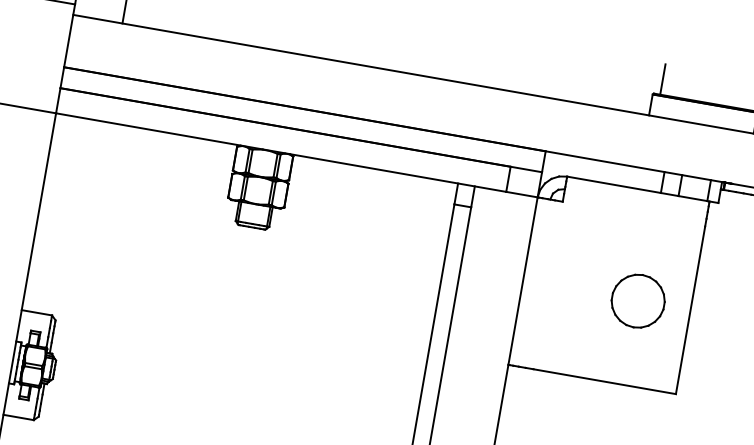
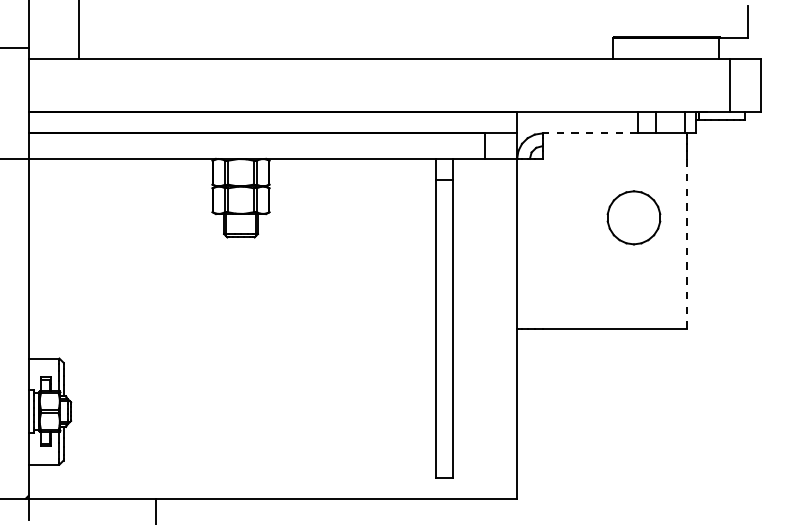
line: (663, 78) -> (620, 20), removed
line: (614, 184) -> (590, 133), solid -> dashed
part: (637, 300) -> (633, 217), moved
line: (691, 310) -> (687, 243), solid -> dashed

